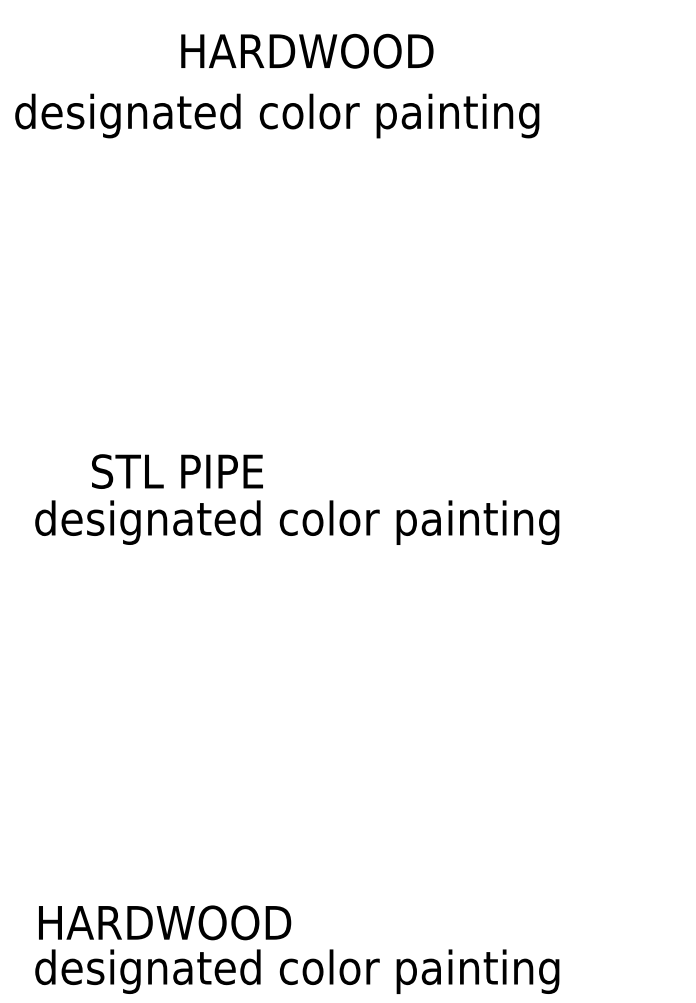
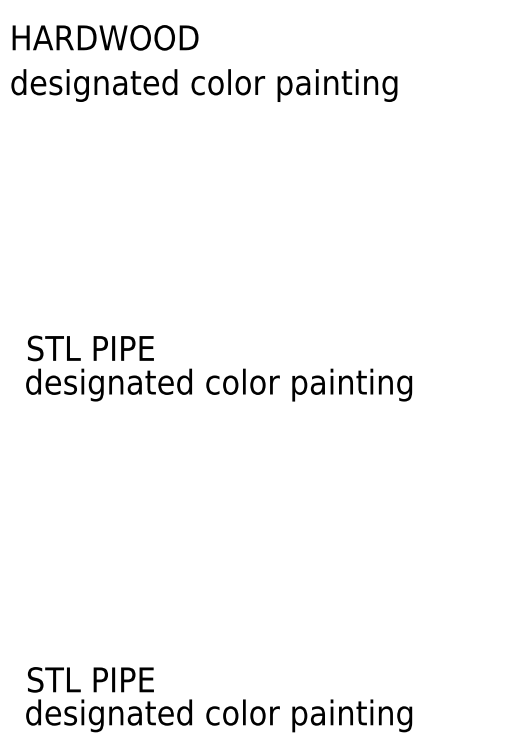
text: (307, 50) -> (105, 37), moved
text: (176, 471) -> (90, 348), moved
text: (163, 922) -> (120, 679), HARDWOOD -> STL PIPE

